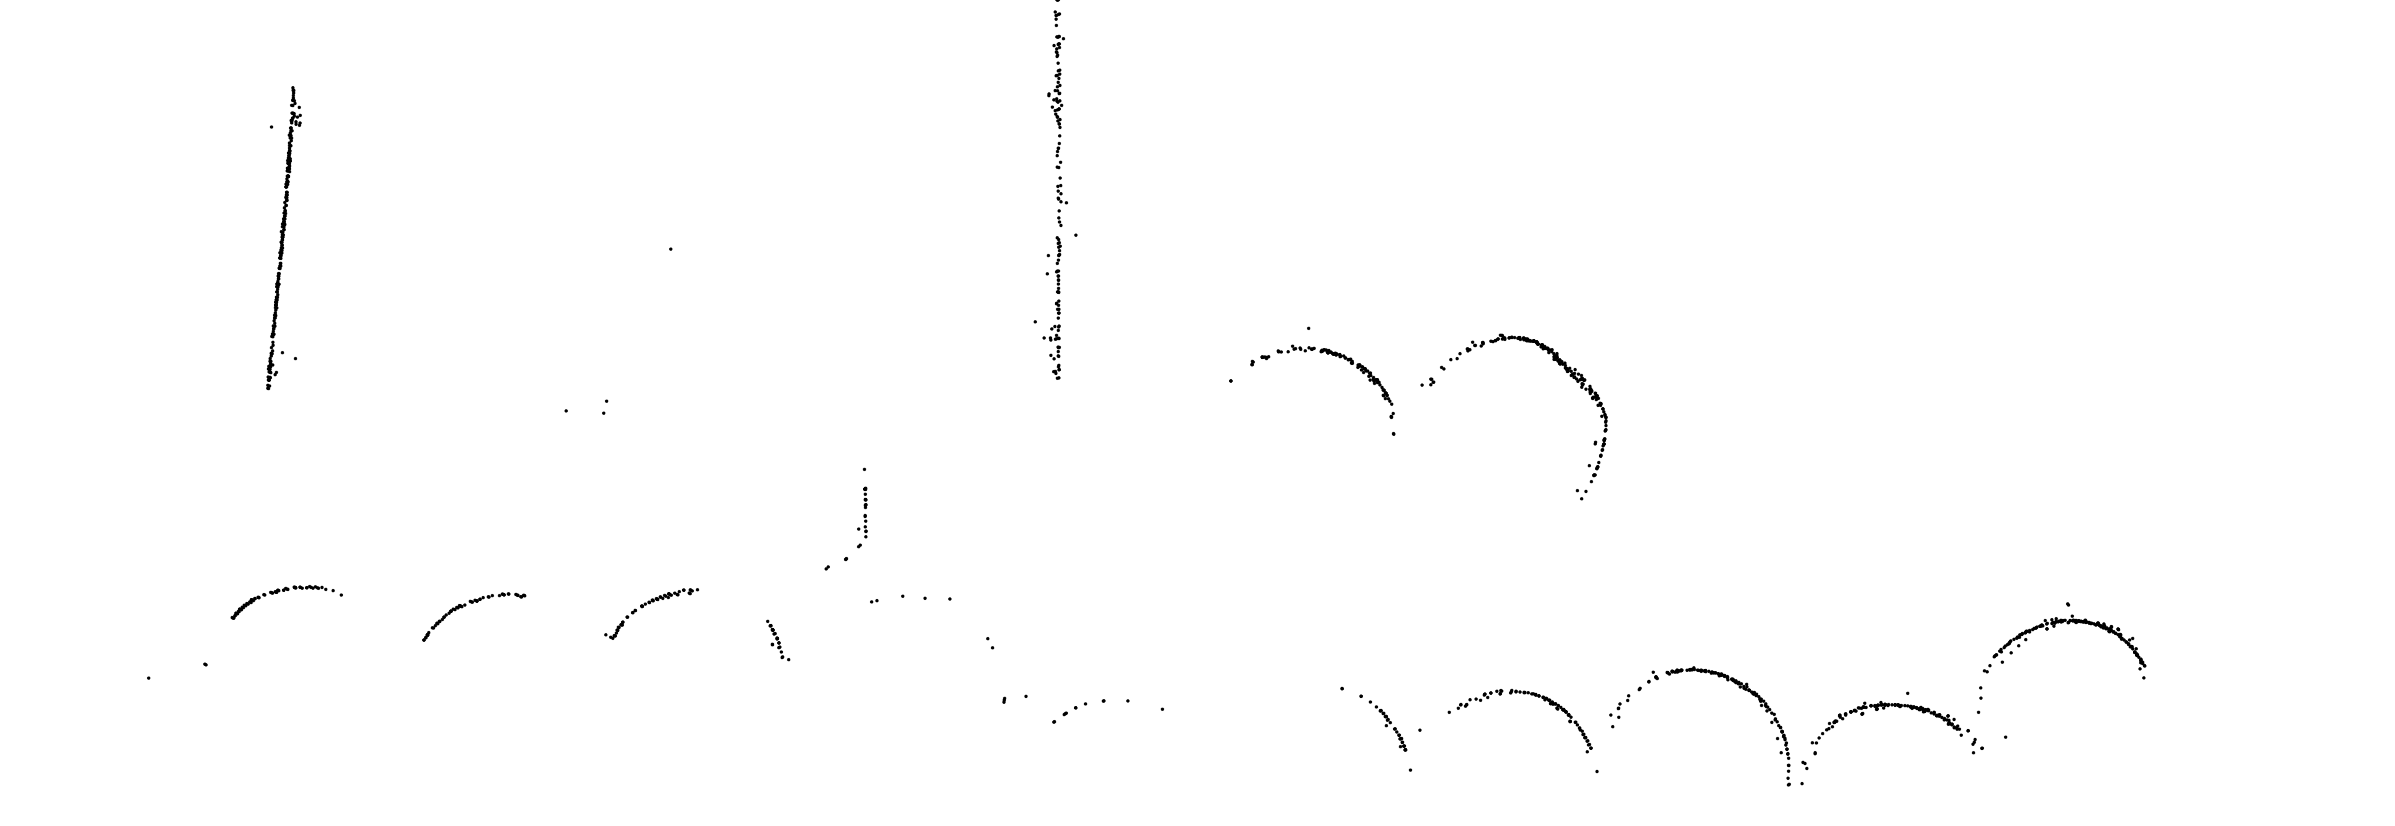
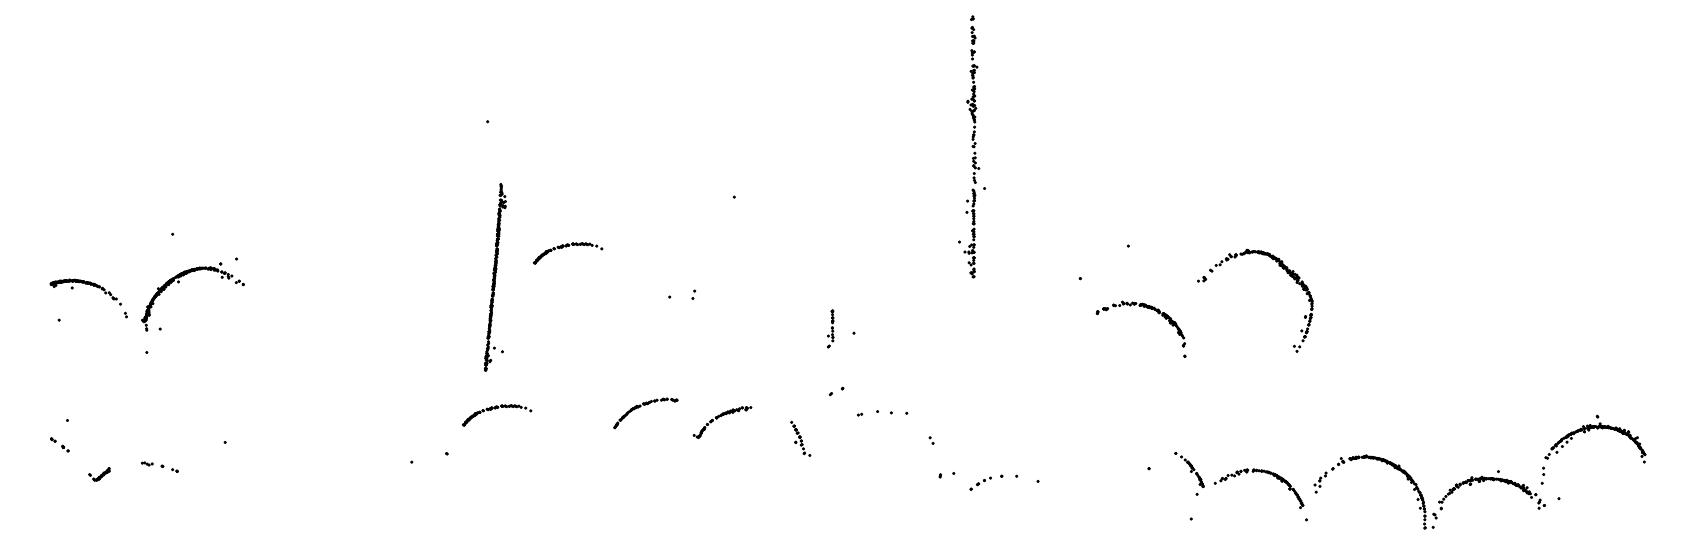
part: (284, 238) -> (495, 277), moved
part: (399, 330) -> (566, 247), added
part: (1331, 356) -> (1146, 308), moved
part: (862, 516) -> (830, 328), moved
part: (465, 607) -> (640, 407), moved
part: (777, 639) -> (800, 438), size x1.4
part: (1383, 722) -> (1189, 469), moved

